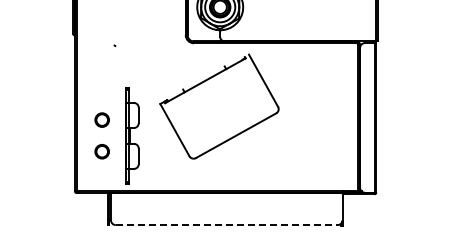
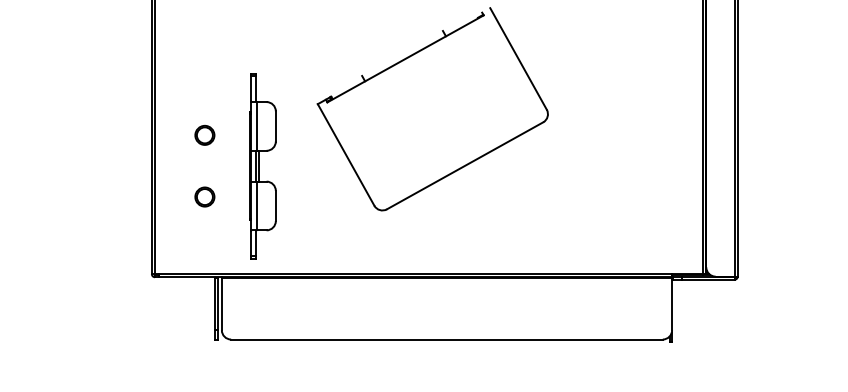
part: (102, 119) -> (205, 134), size x0.71
part: (102, 151) -> (205, 196), size x0.71
line: (227, 225) -> (448, 340), dashed -> solid

